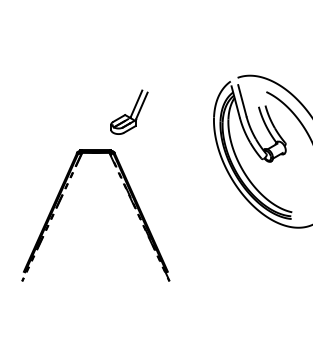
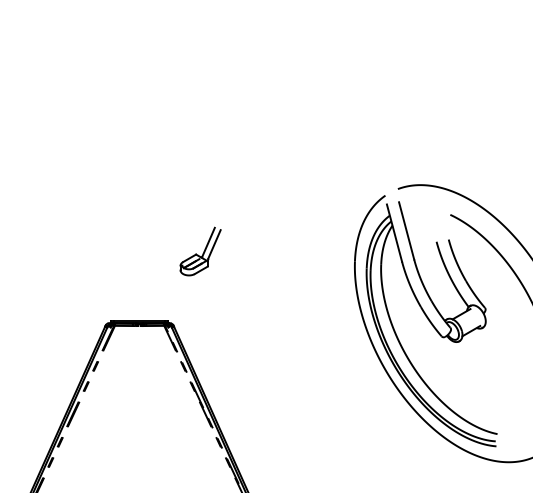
part: (129, 111) -> (200, 250), size x0.6

